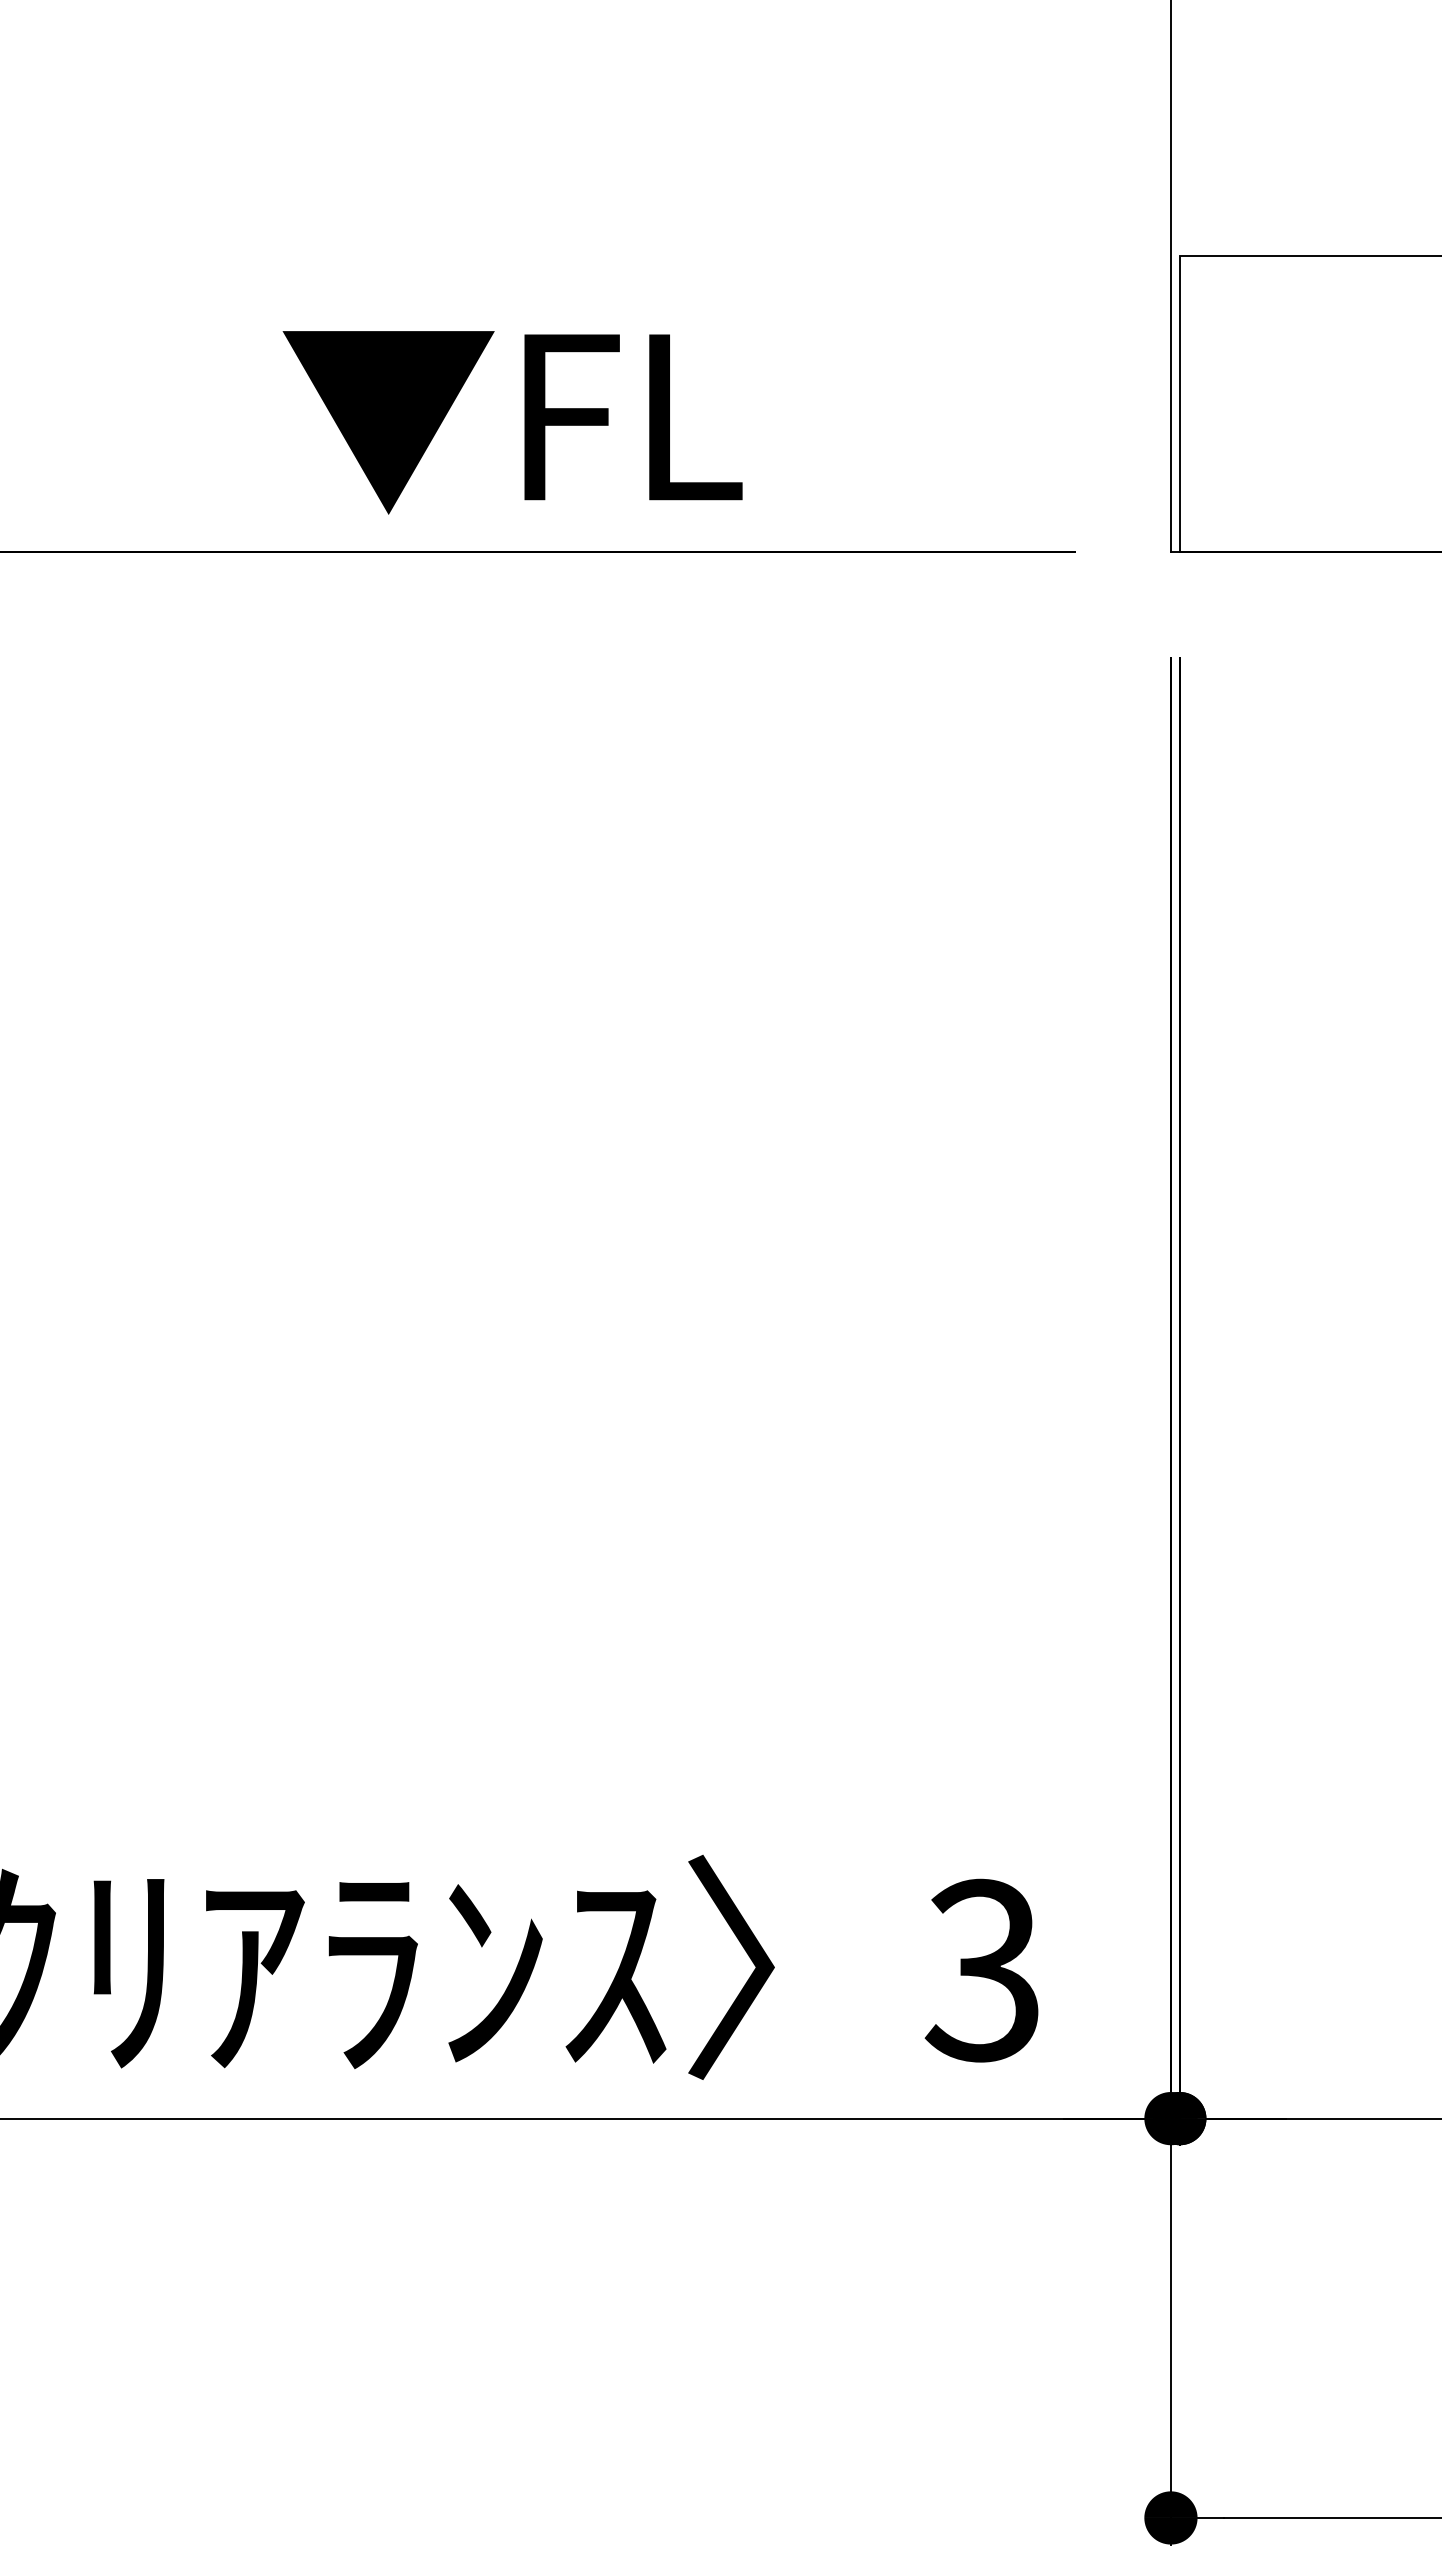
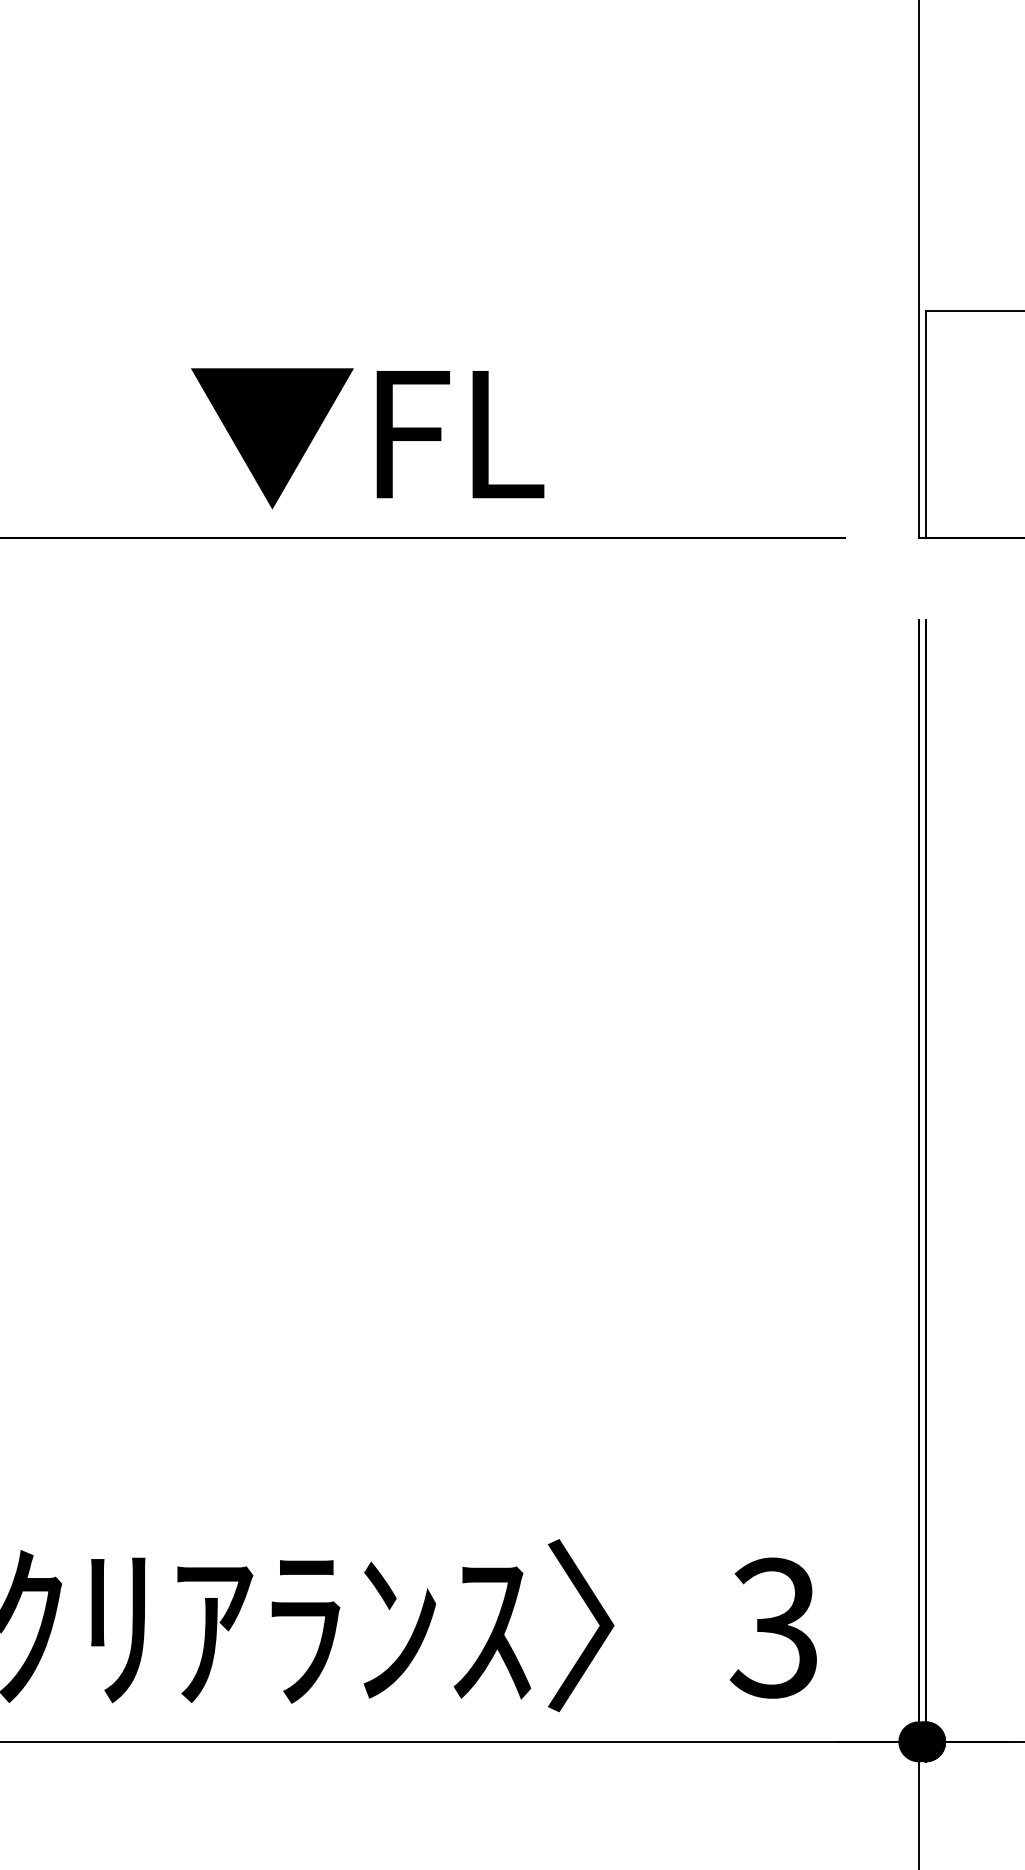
text: (512, 422) -> (367, 438), moved

